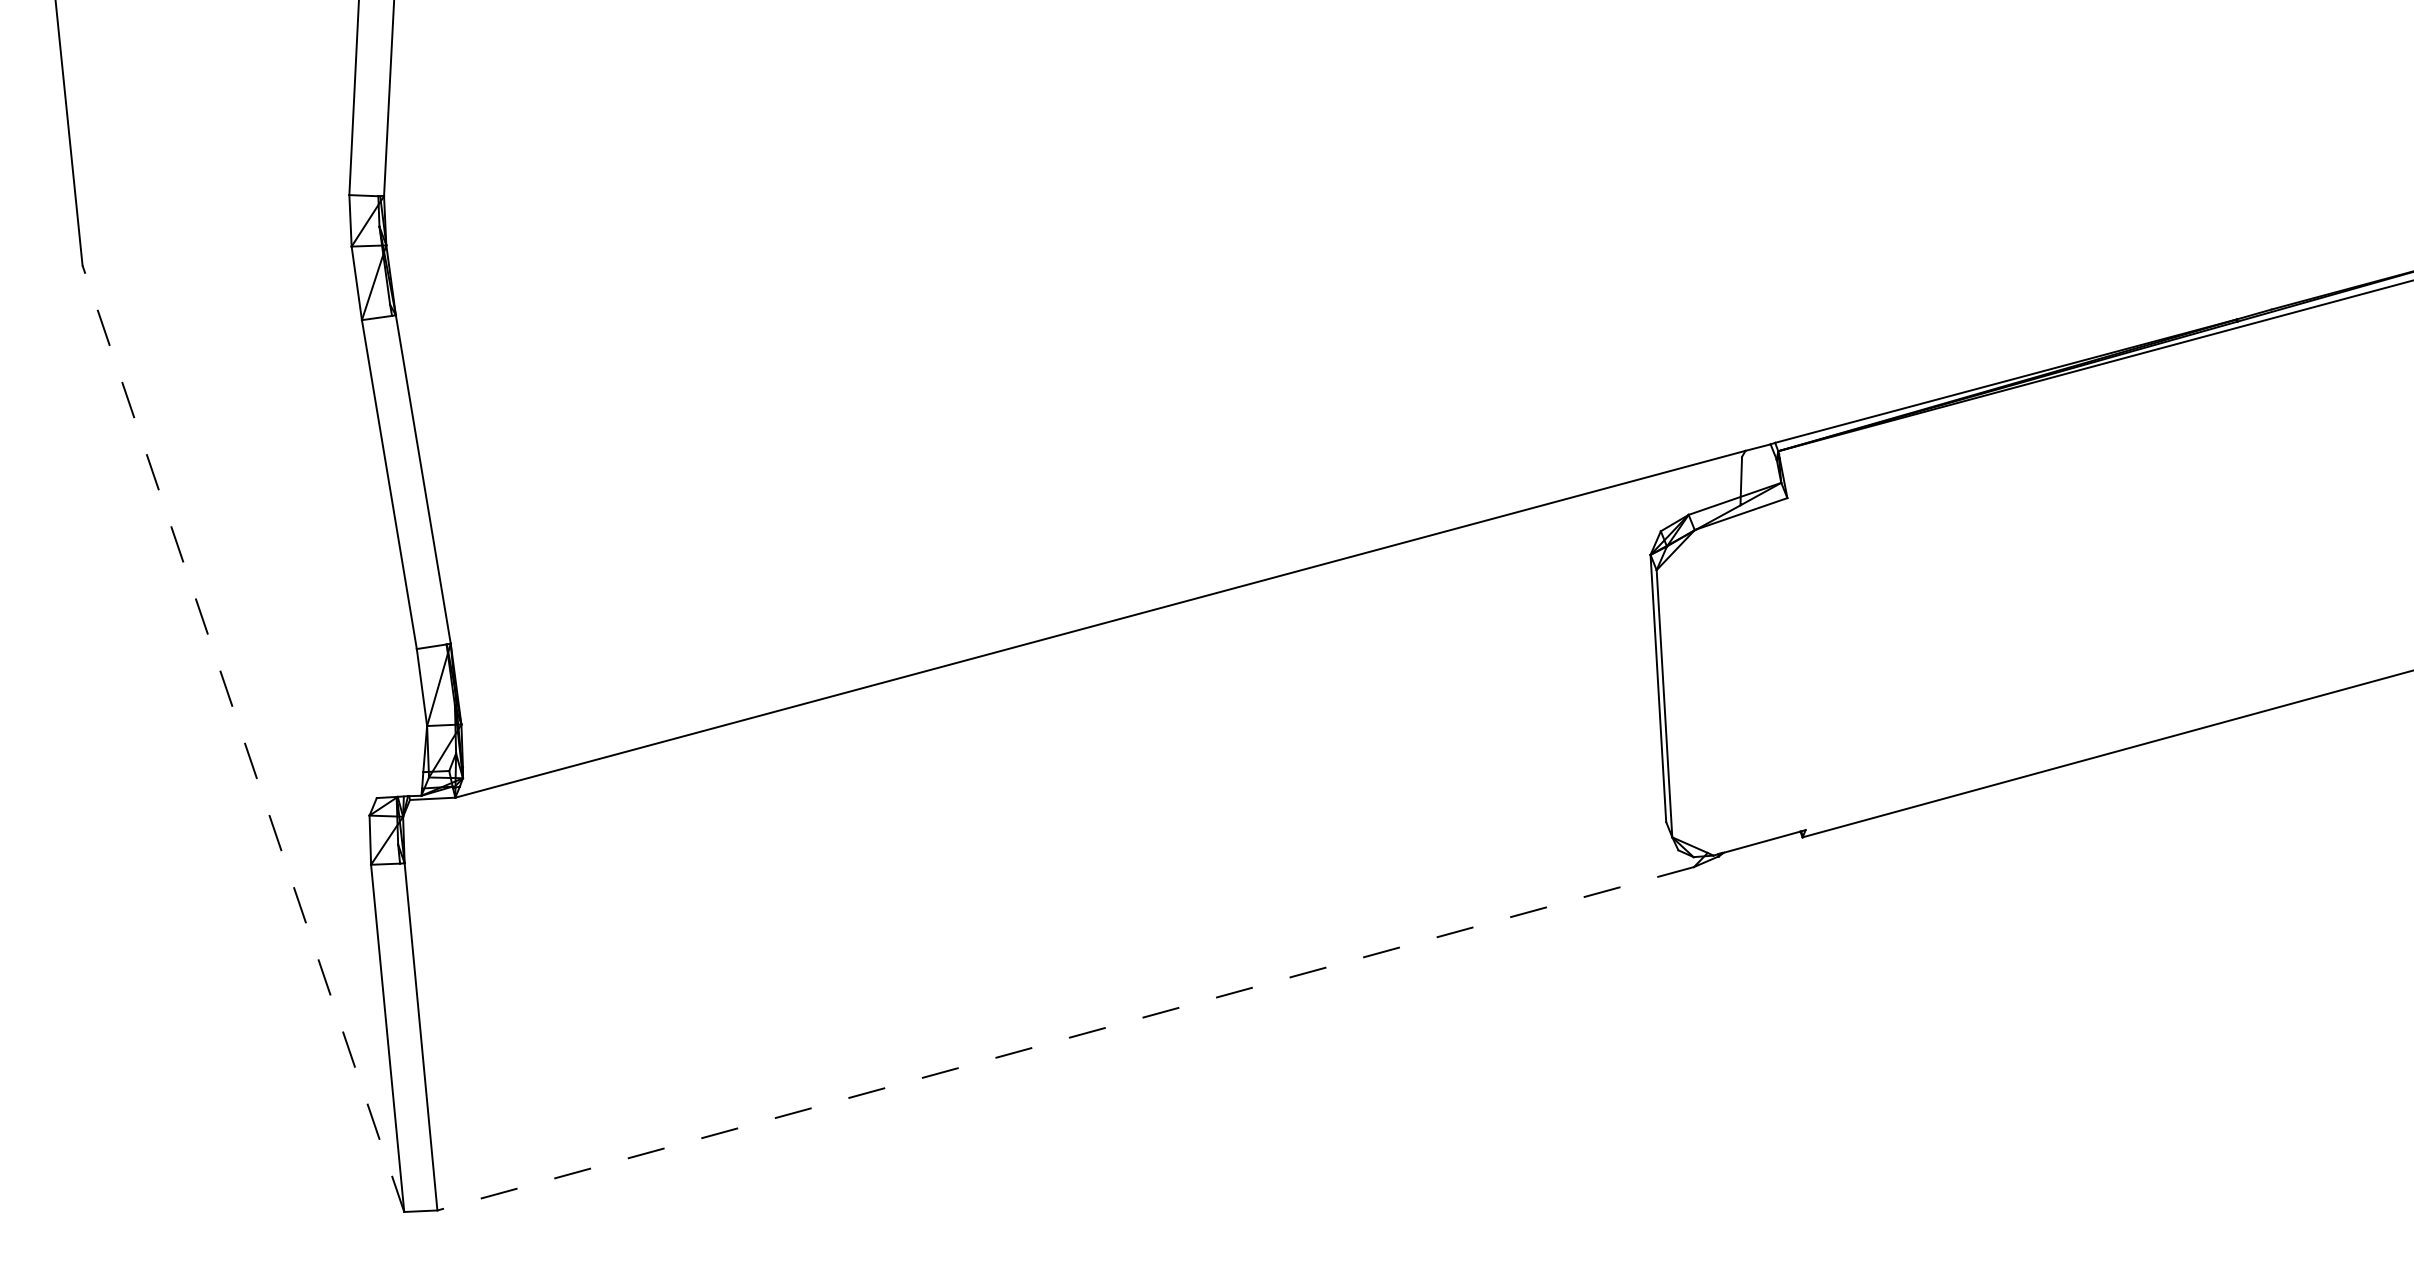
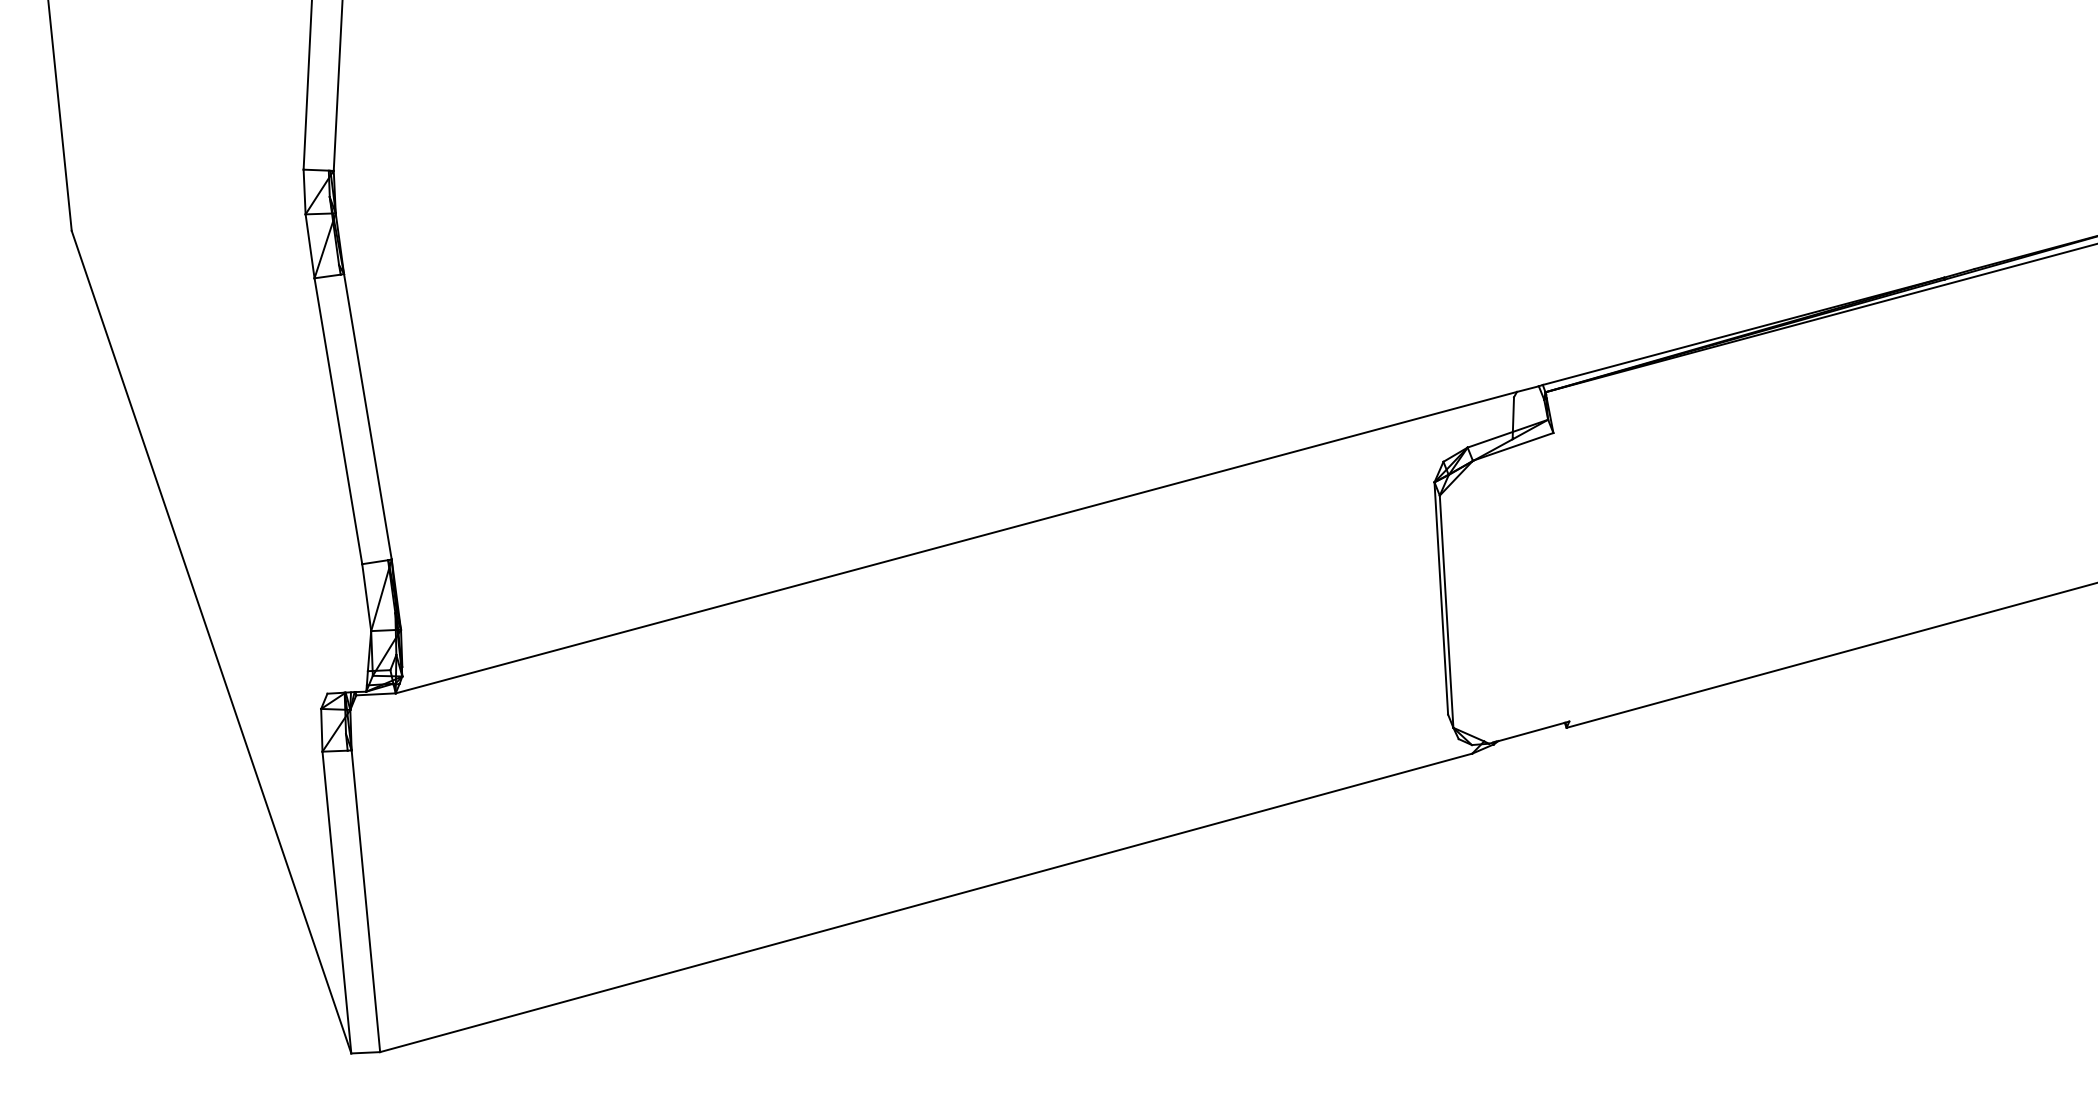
line: (243, 738) -> (211, 641), dashed -> solid
line: (1064, 1039) -> (925, 903), dashed -> solid

